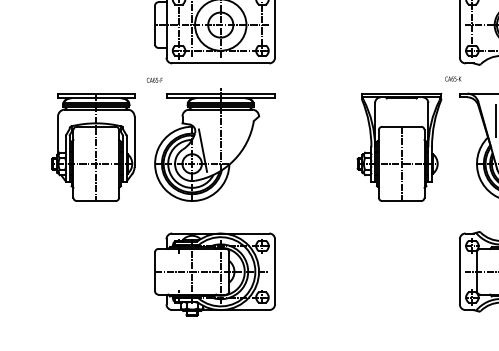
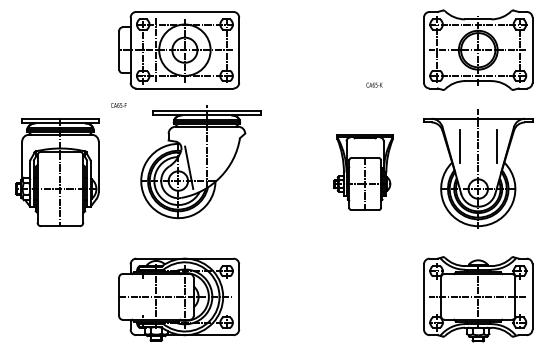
text: (453, 78) -> (374, 84), moved
part: (214, 145) -> (200, 162), moved
part: (399, 147) -> (363, 172), size x0.7

